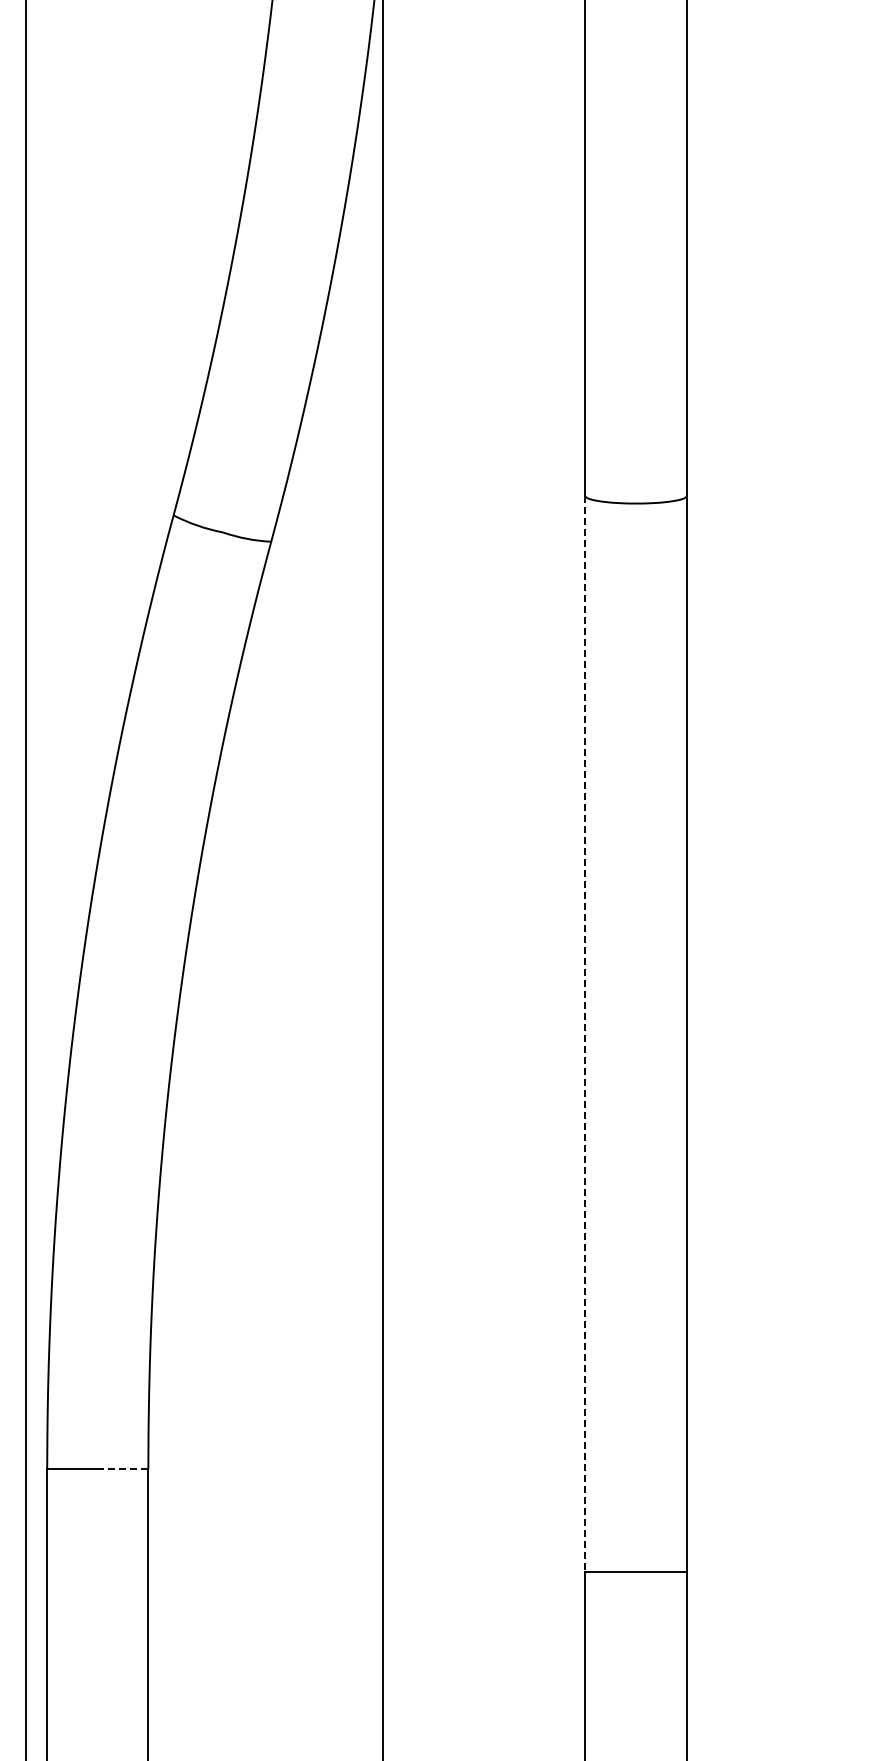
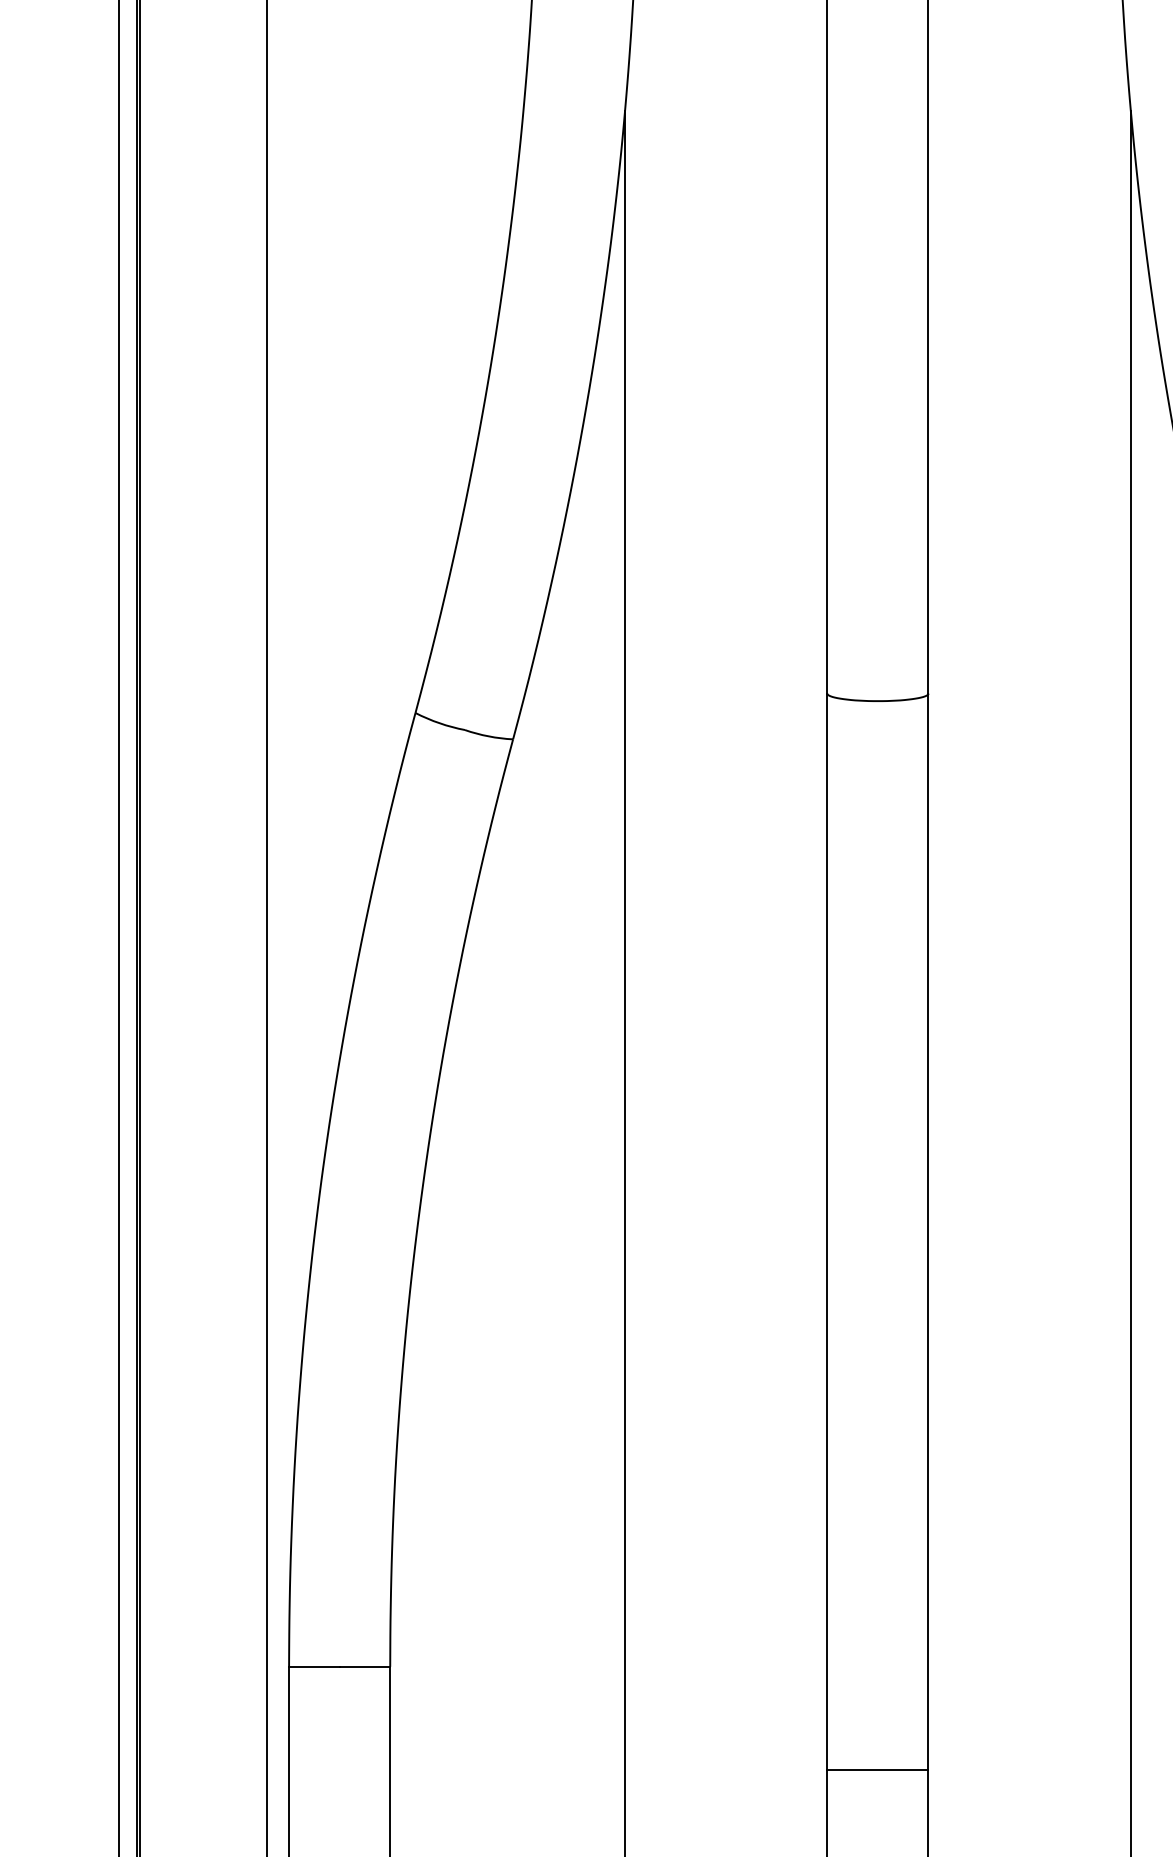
line: (585, 1033) -> (827, 1231), dashed -> solid
line: (122, 1468) -> (364, 1666), dashed -> solid

